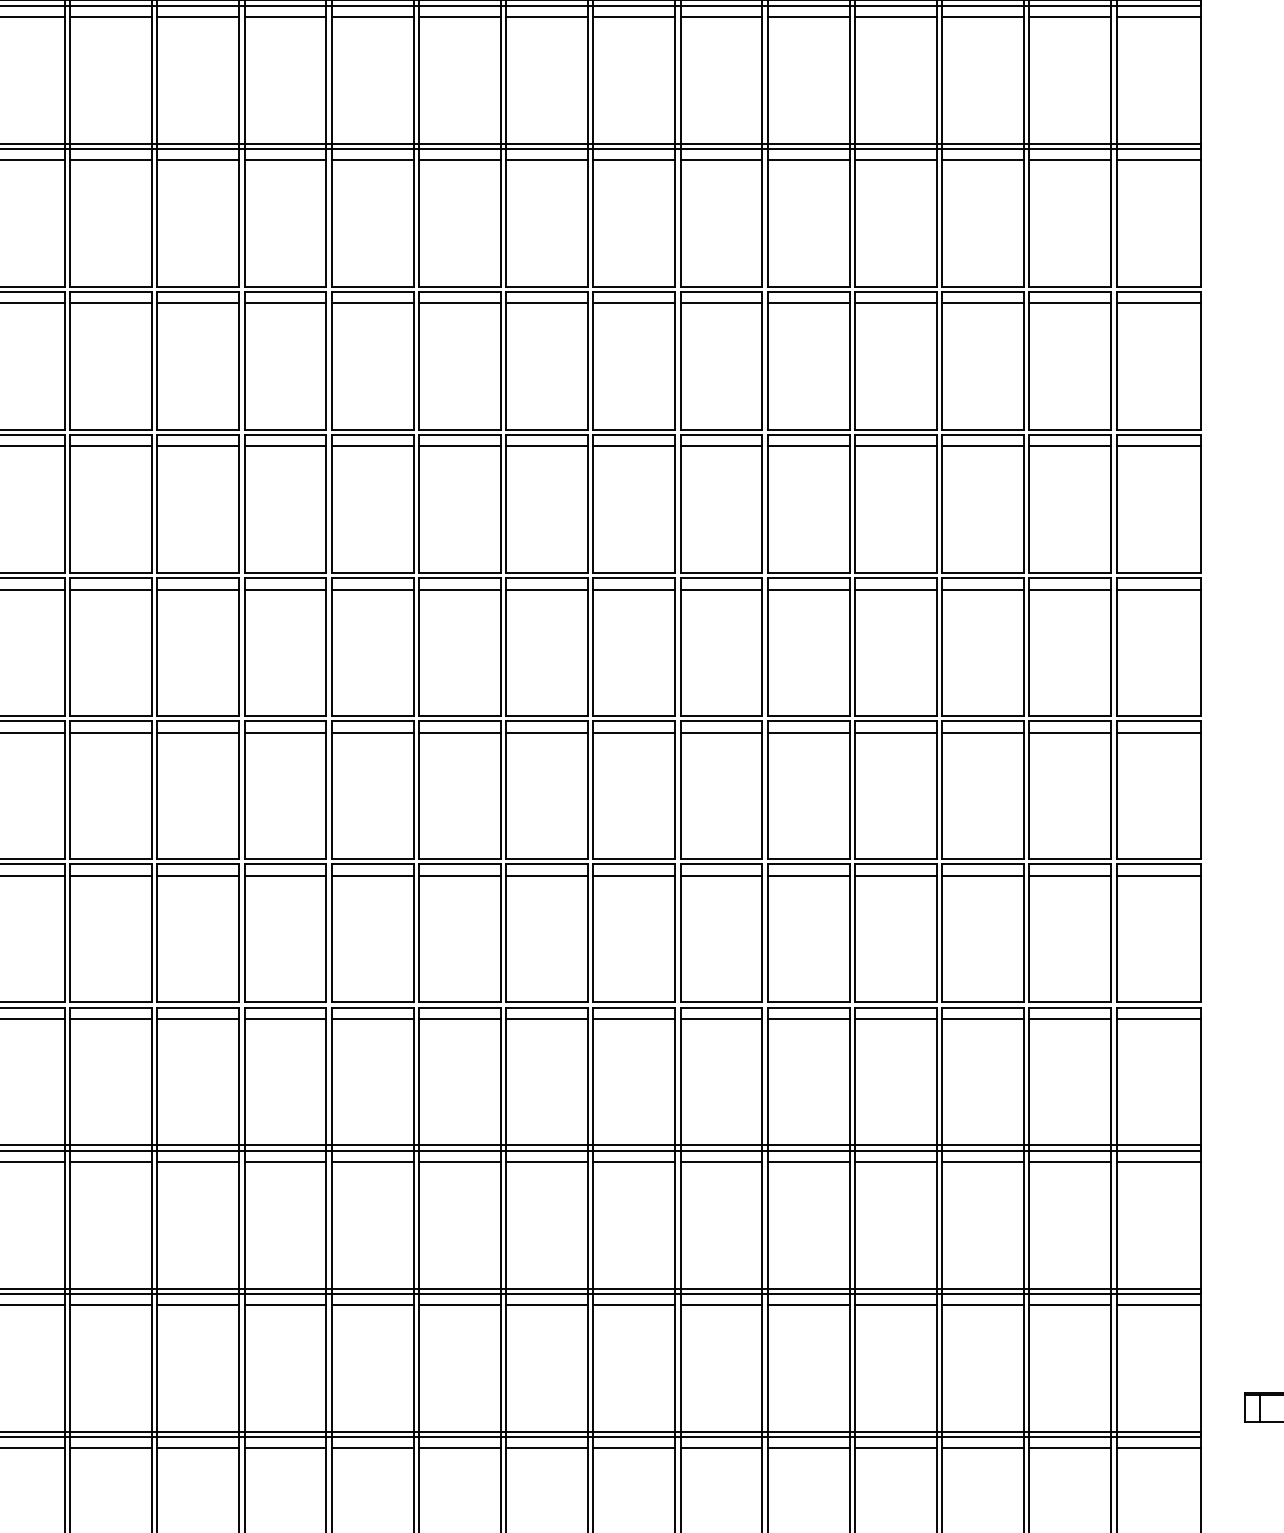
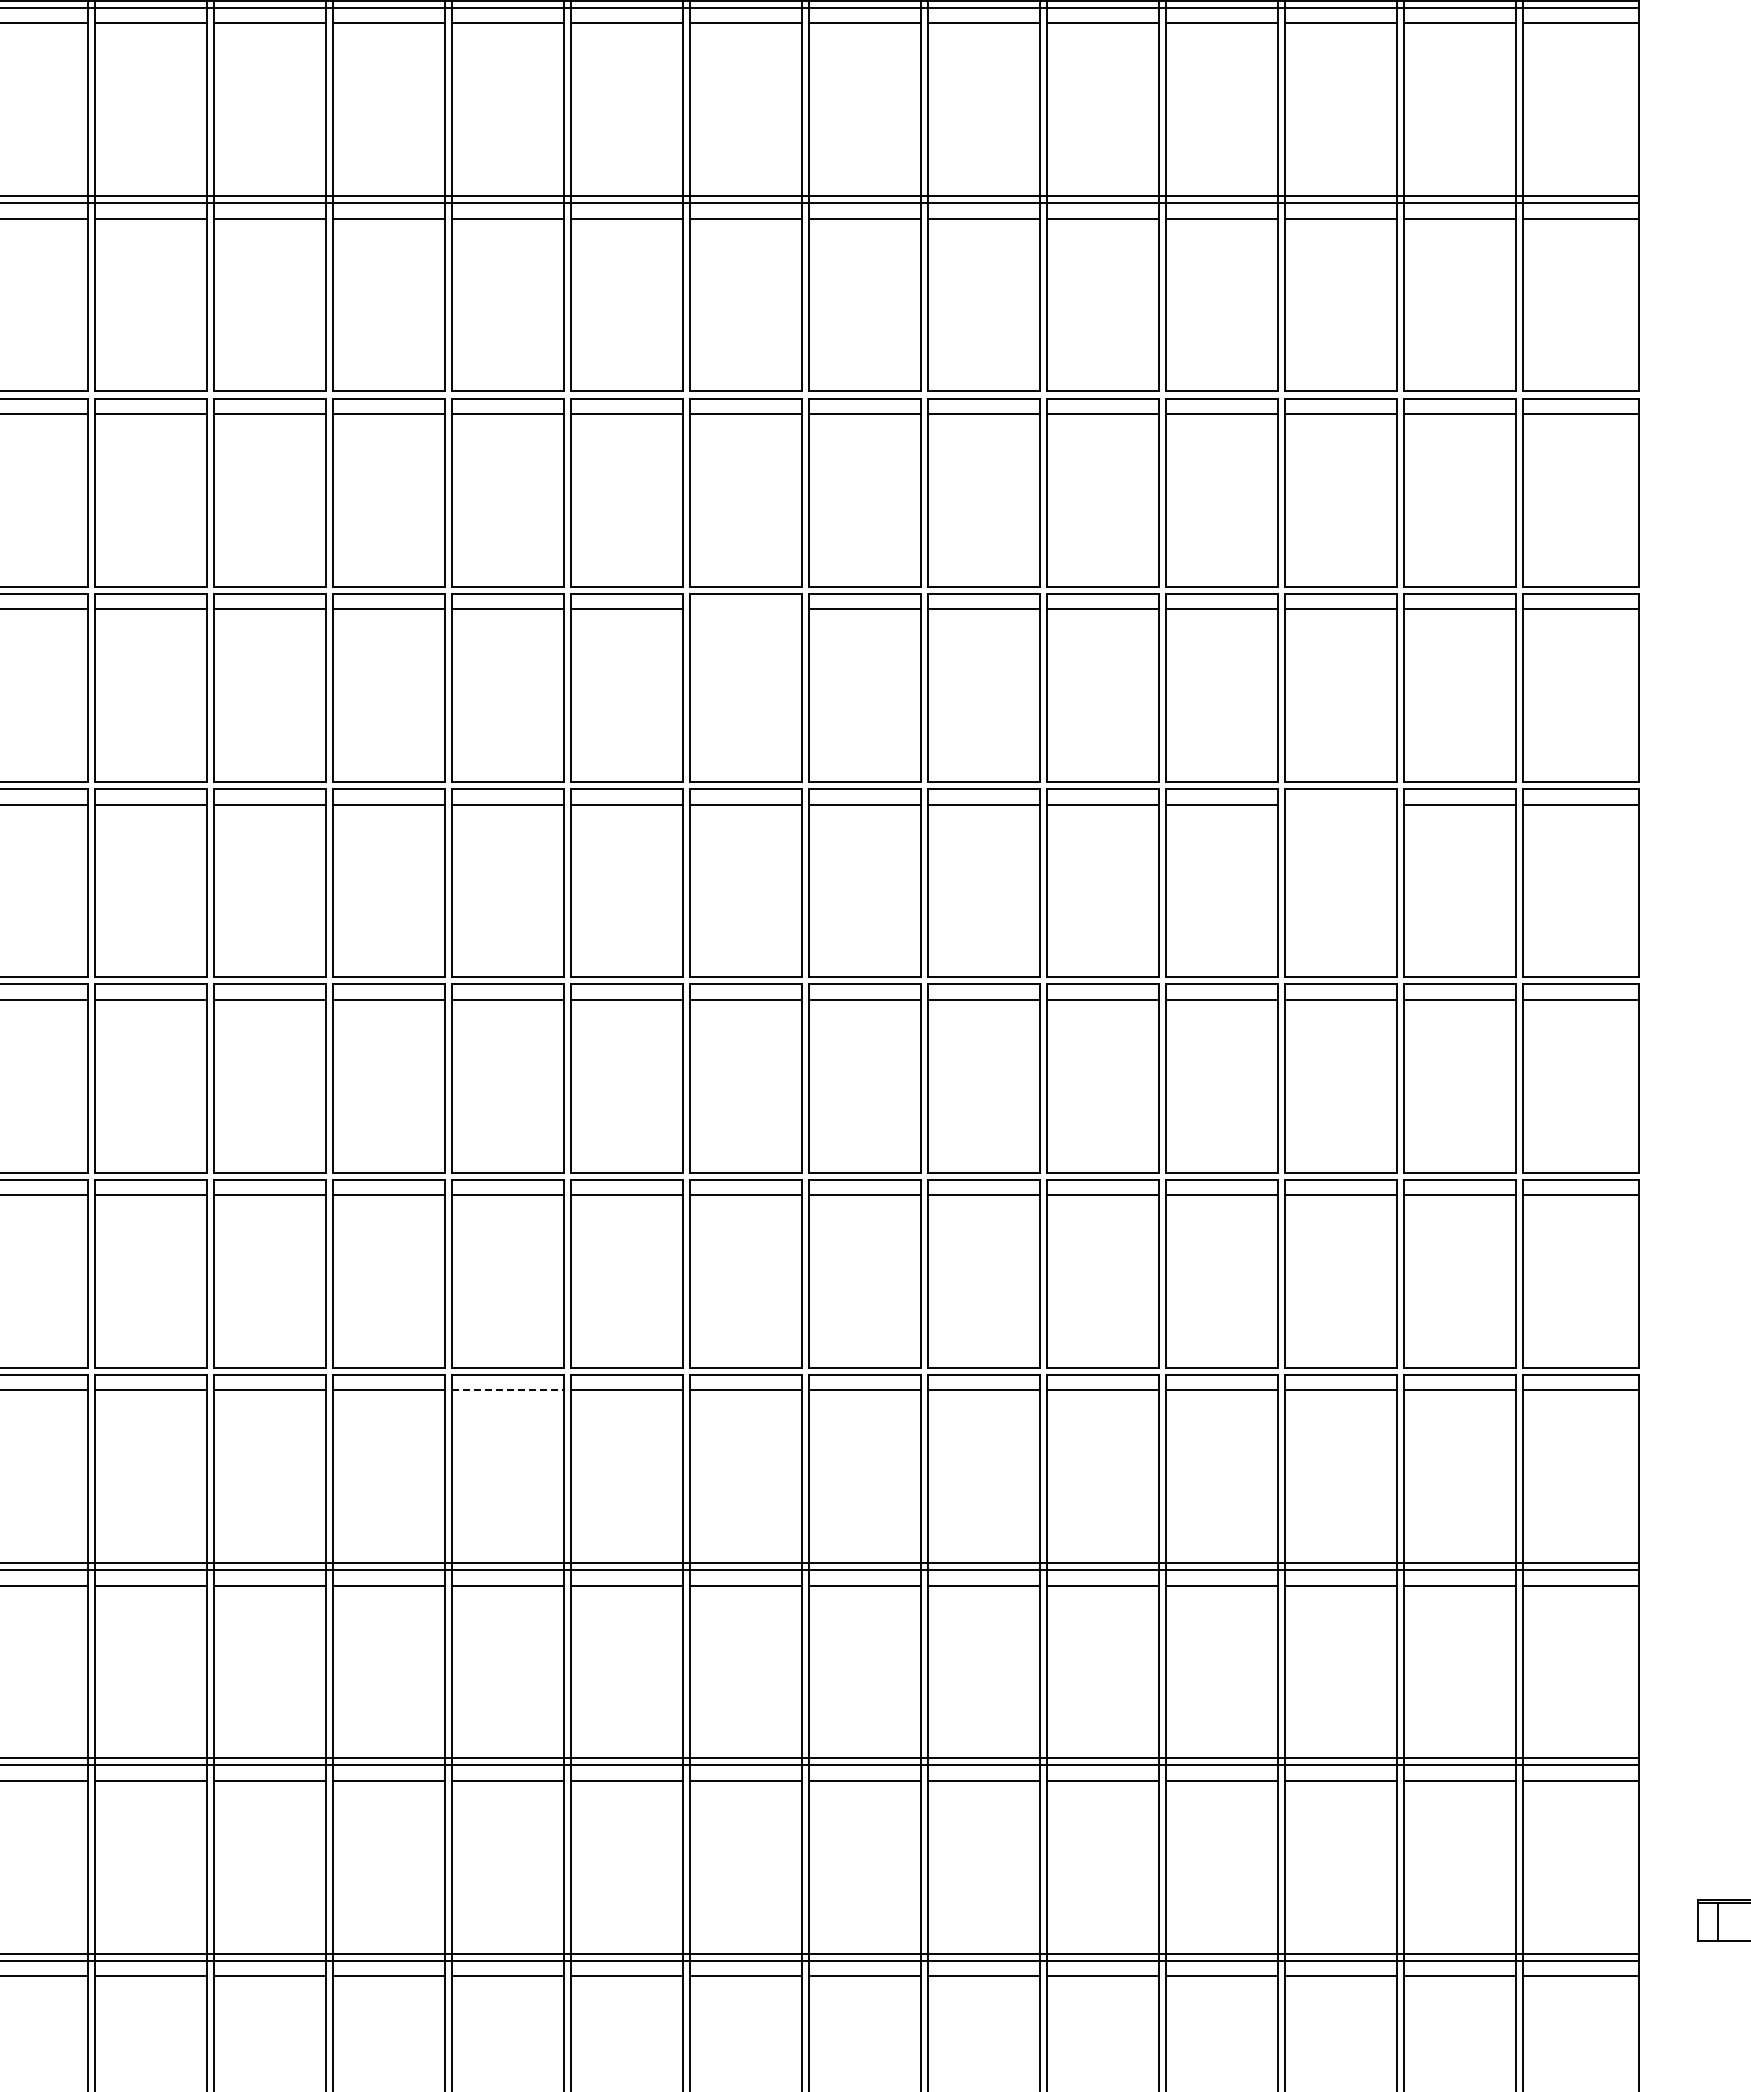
line: (546, 446) -> (745, 609), removed
line: (982, 589) -> (1340, 804), removed
line: (372, 1019) -> (508, 1390), solid -> dashed

